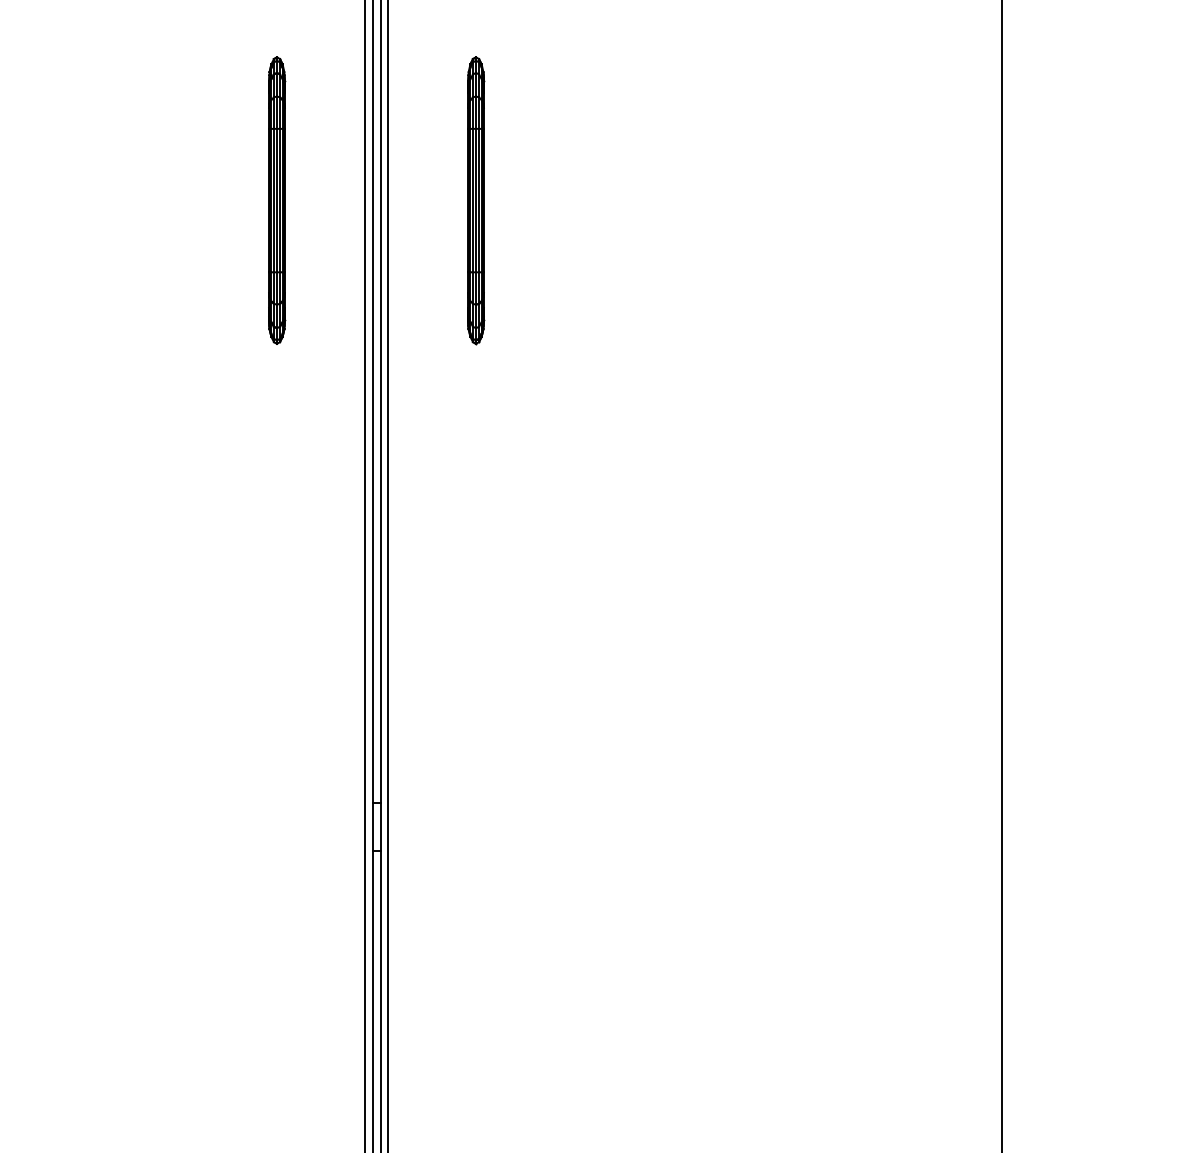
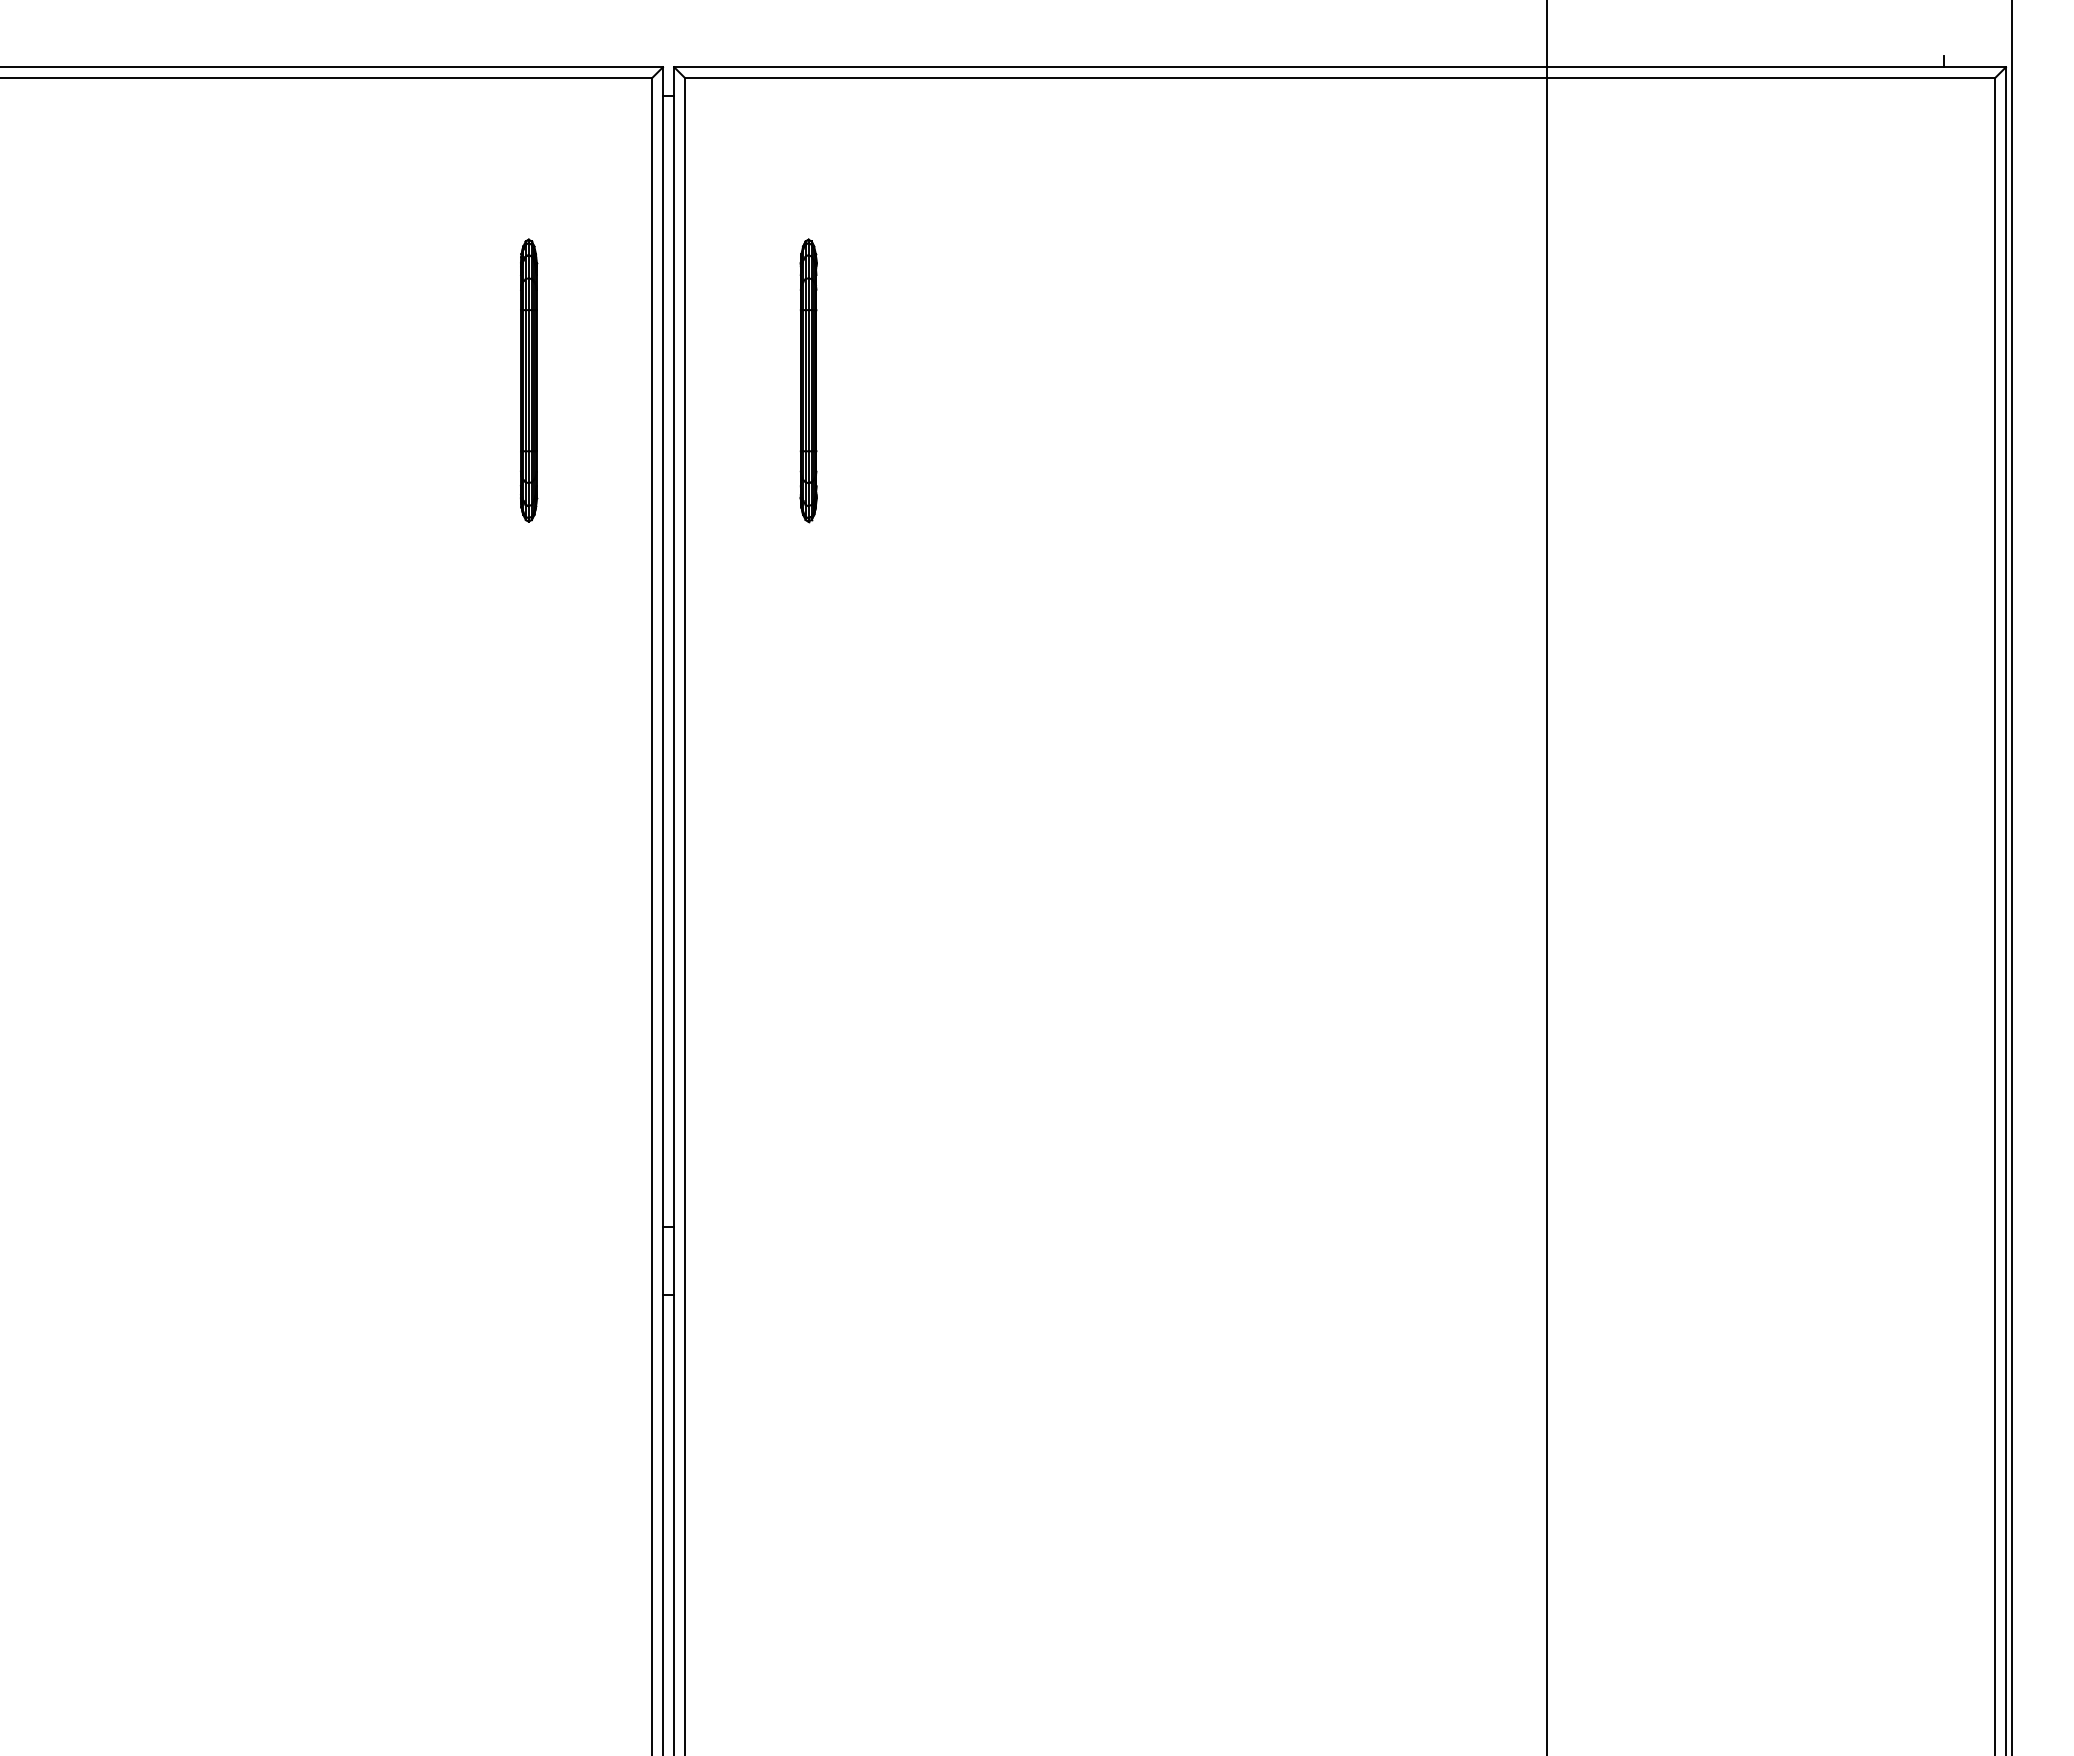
part: (276, 200) -> (528, 380), size x0.7
part: (476, 200) -> (808, 380), size x0.7

